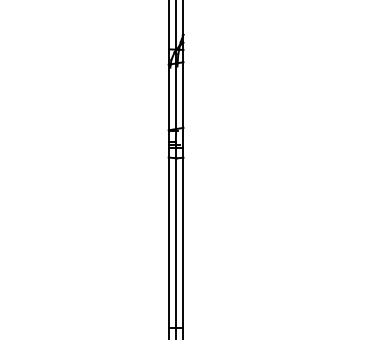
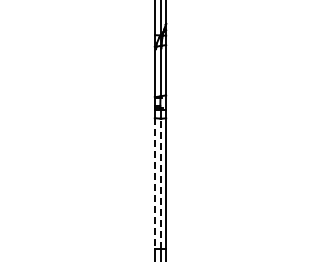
line: (176, 242) -> (160, 183), solid -> dashed
line: (168, 244) -> (154, 184), solid -> dashed

